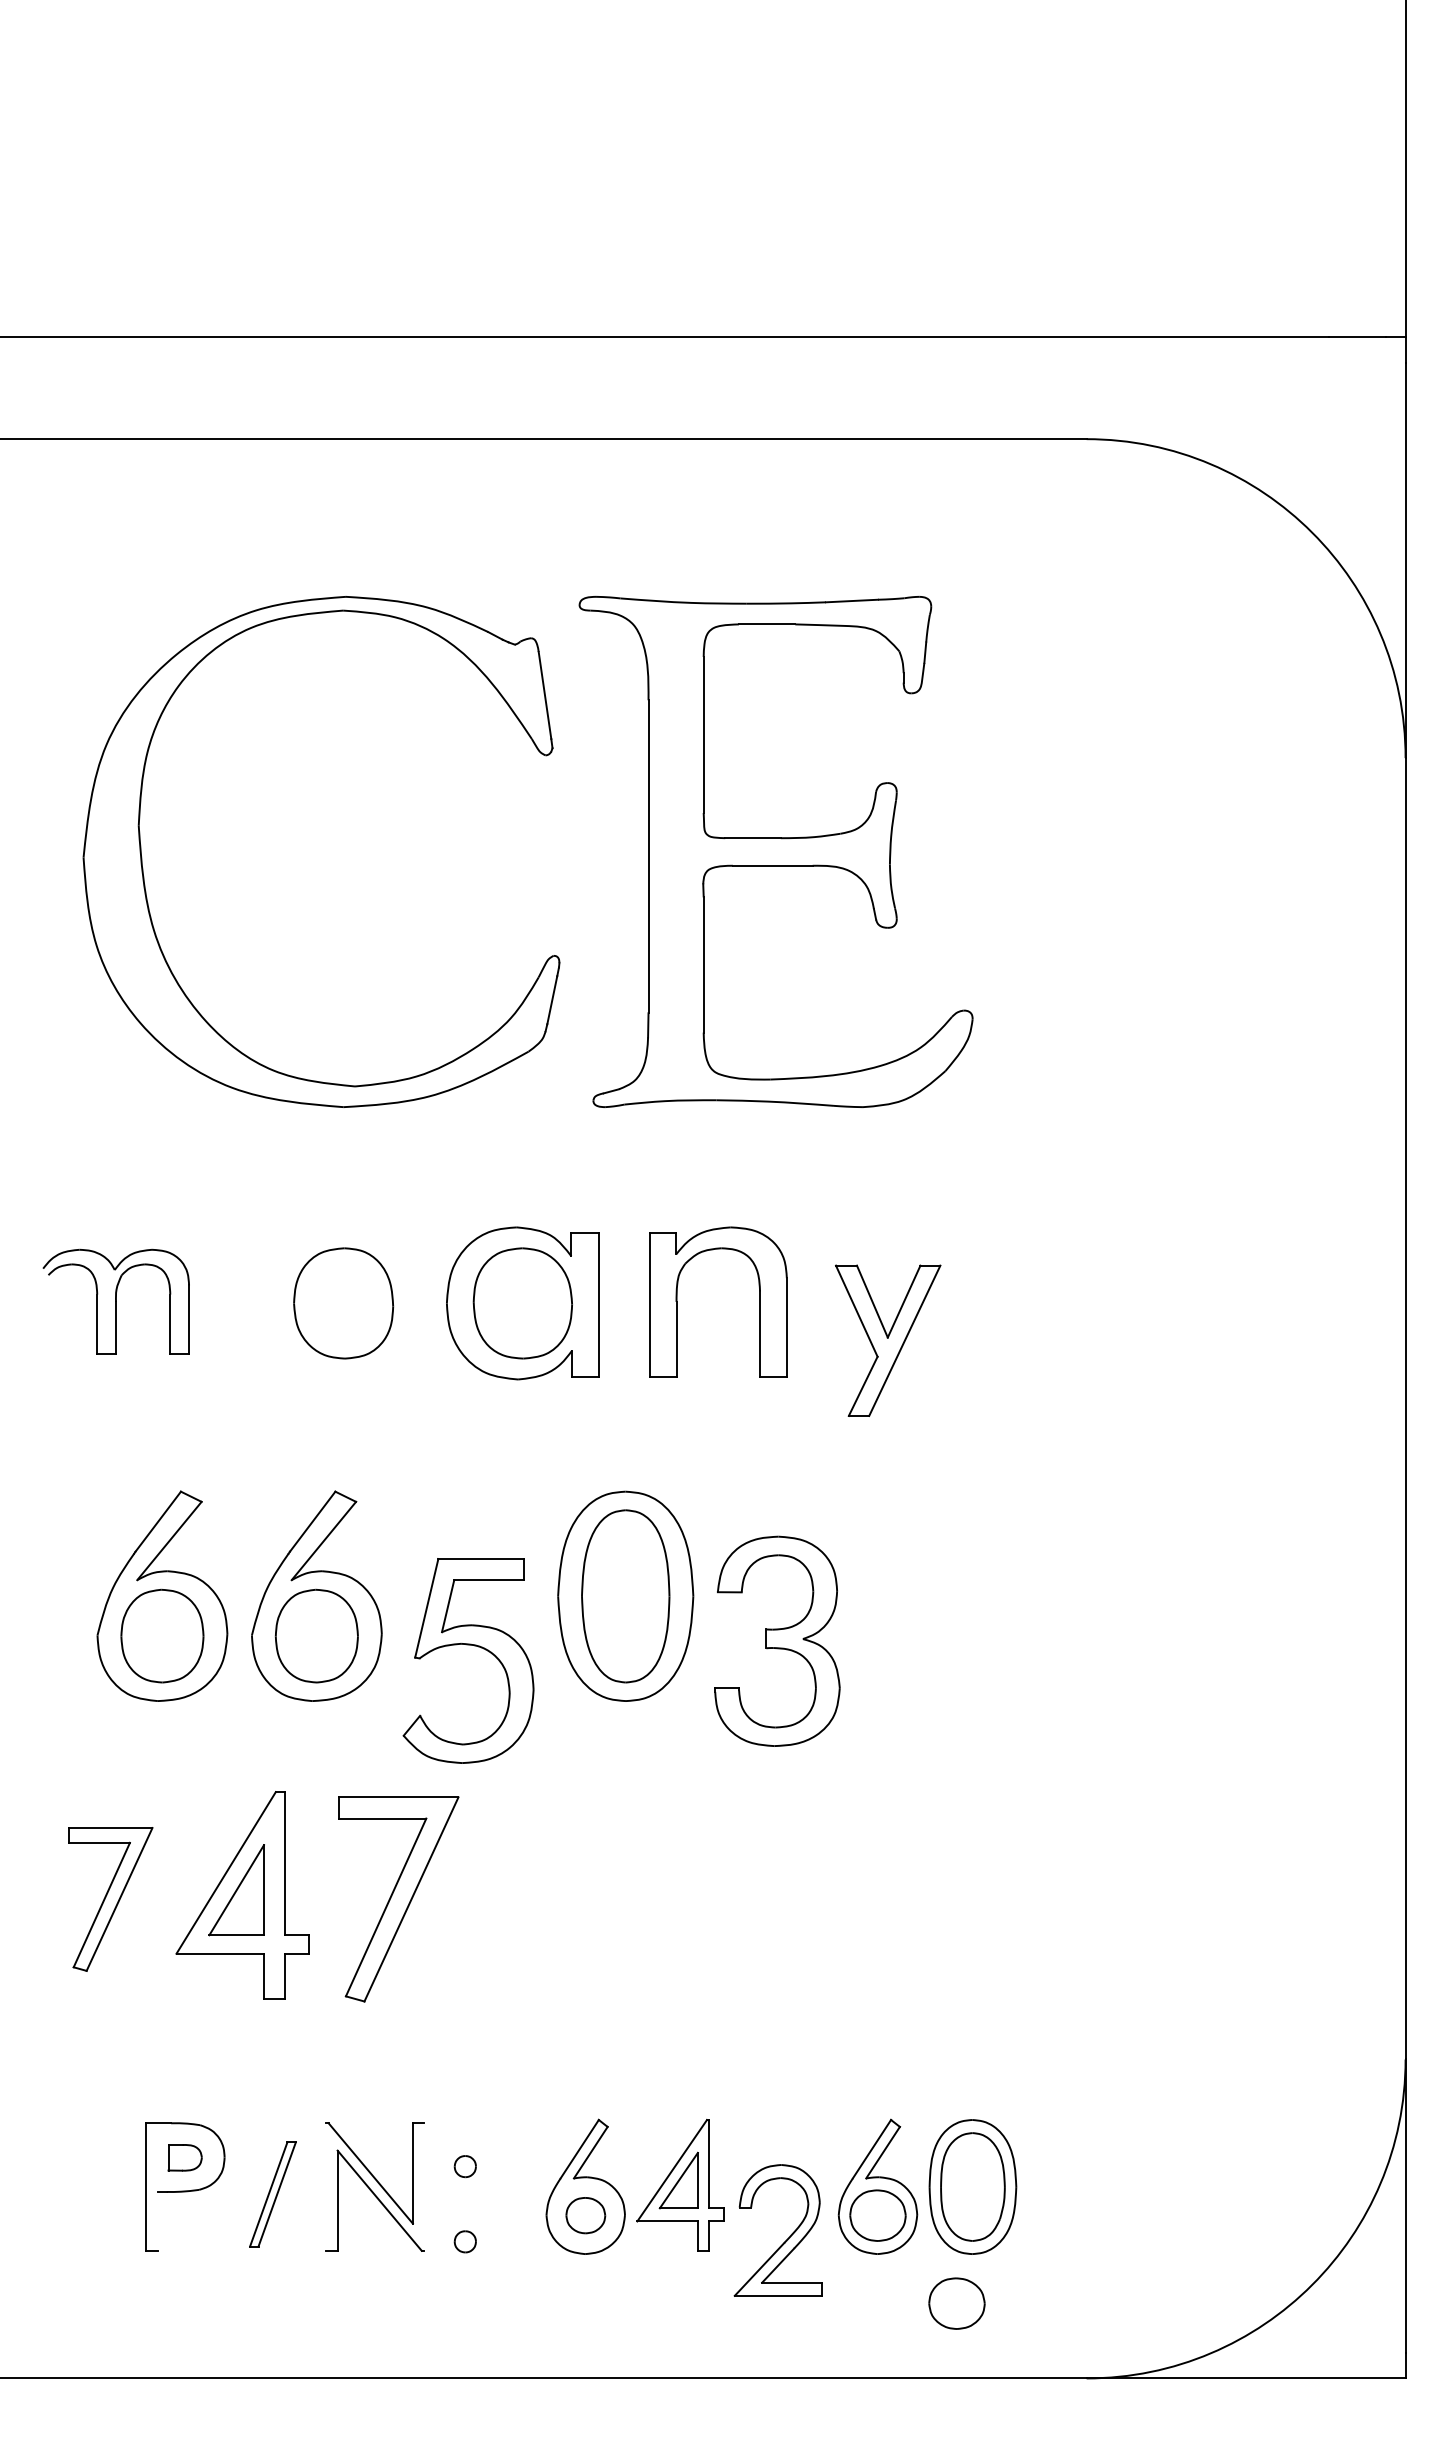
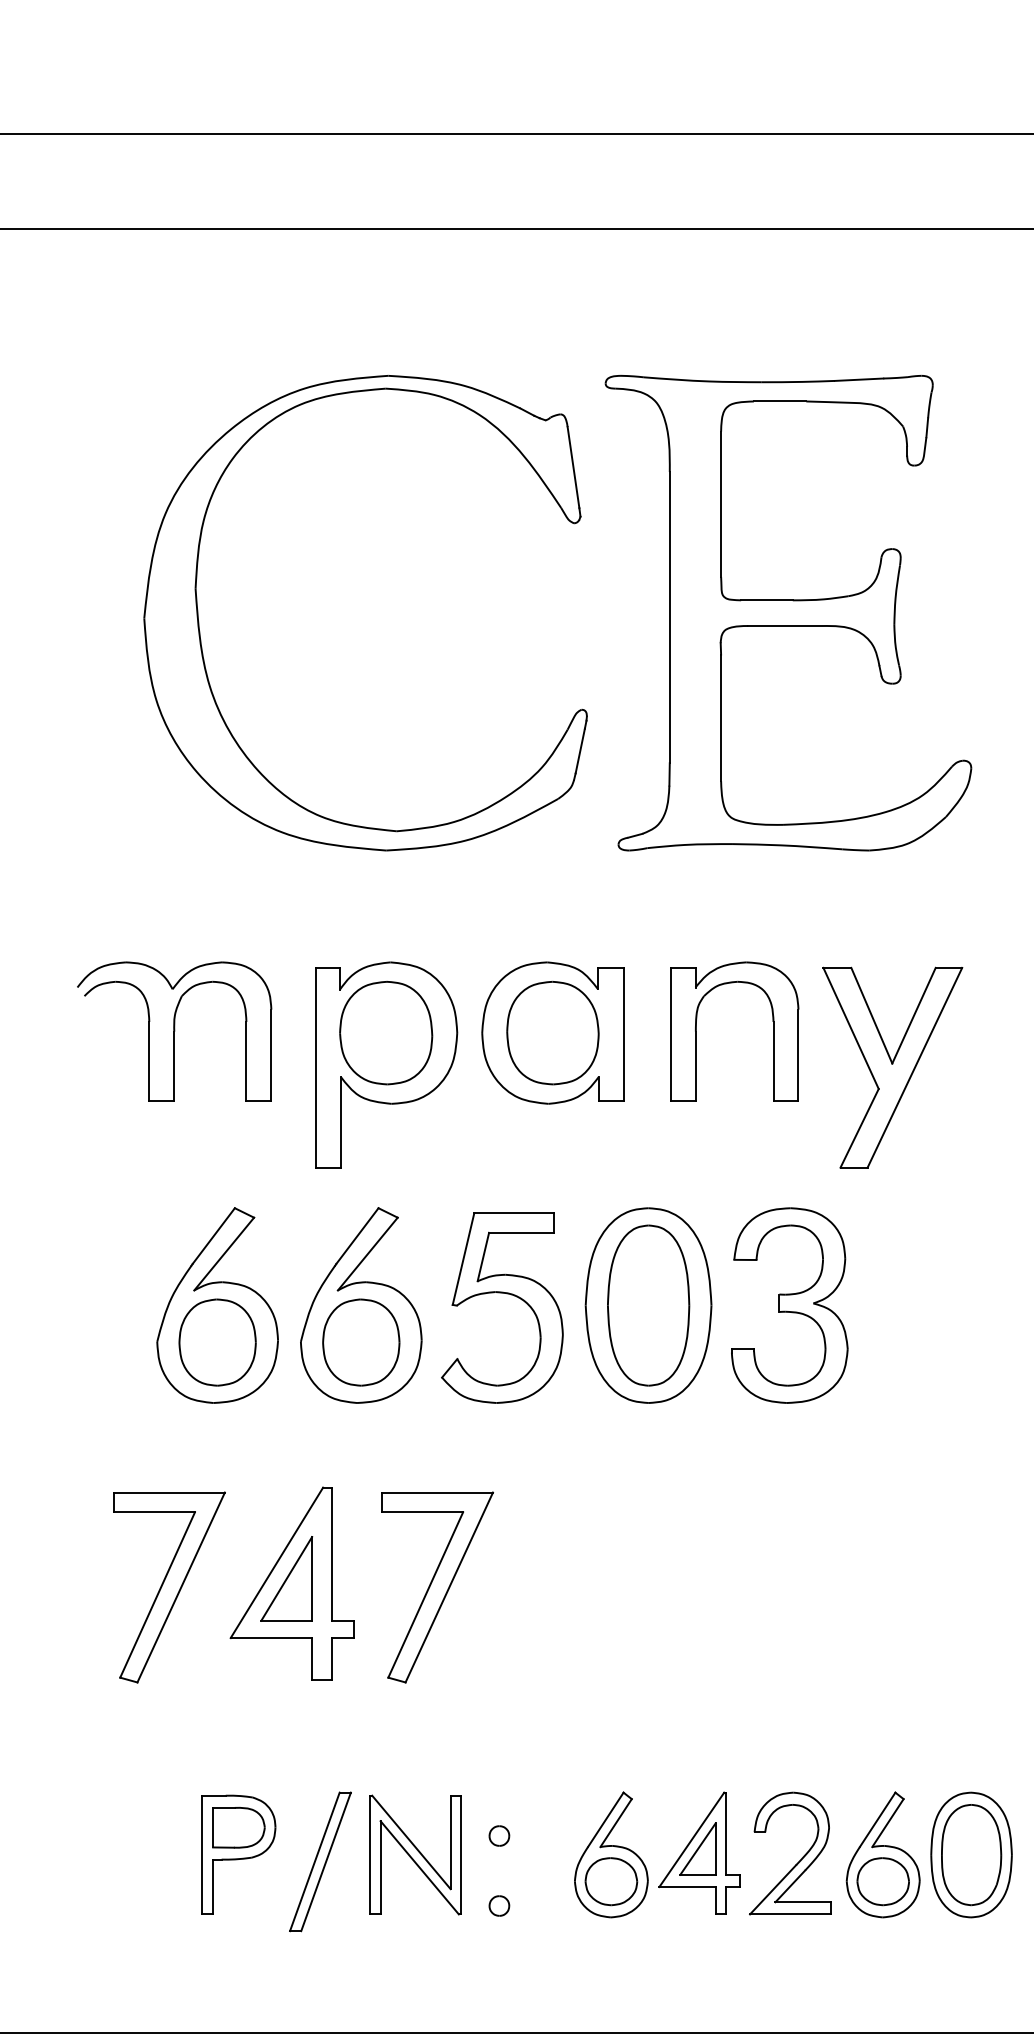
part: (116, 1301) -> (174, 1031), size x1.43
part: (343, 1337) -> (386, 1064), added
part: (887, 1340) -> (892, 1067), size x1.43
part: (777, 1640) -> (789, 1304), moved
part: (468, 1645) -> (502, 1293), moved
part: (110, 1899) -> (169, 1587), size x1.43
part: (184, 2157) -> (238, 1827), size x1.67
line: (326, 2186) -> (370, 1854), added
line: (424, 2186) -> (461, 1854), added
part: (272, 2194) -> (320, 1861), size x1.43
part: (585, 2215) -> (611, 1881), size x1.43
line: (157, 2220) -> (213, 1886), added
part: (786, 2239) -> (798, 1861), moved
part: (956, 2303) -> (956, 1963), removed

